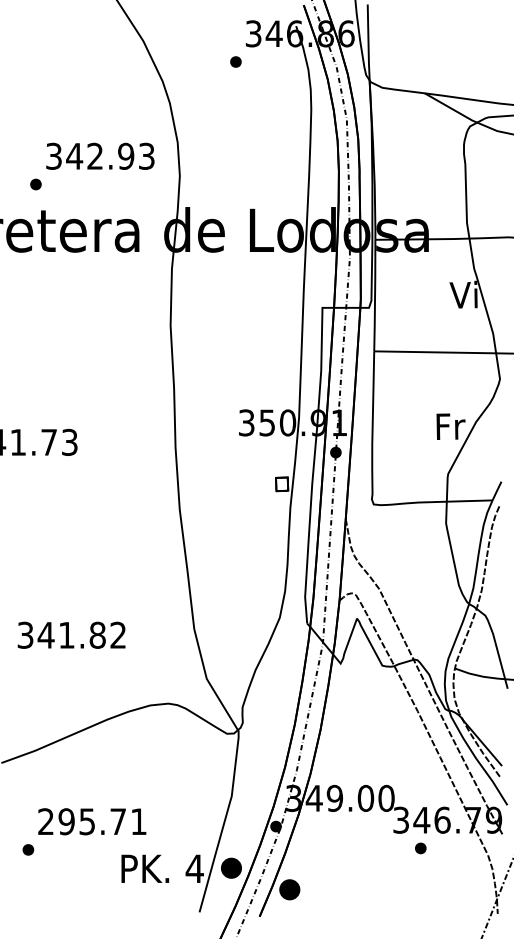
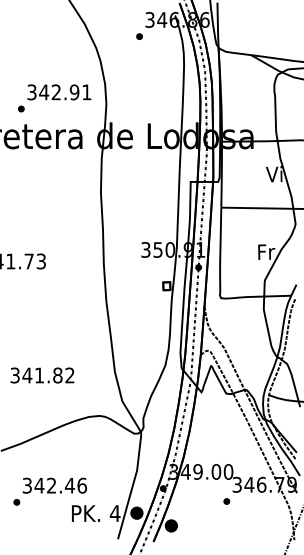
text: (146, 156) -> (86, 92), 342.93 -> 342.91
text: (92, 821) -> (54, 485), 295.71 -> 342.46
part: (420, 848) -> (226, 501), moved

